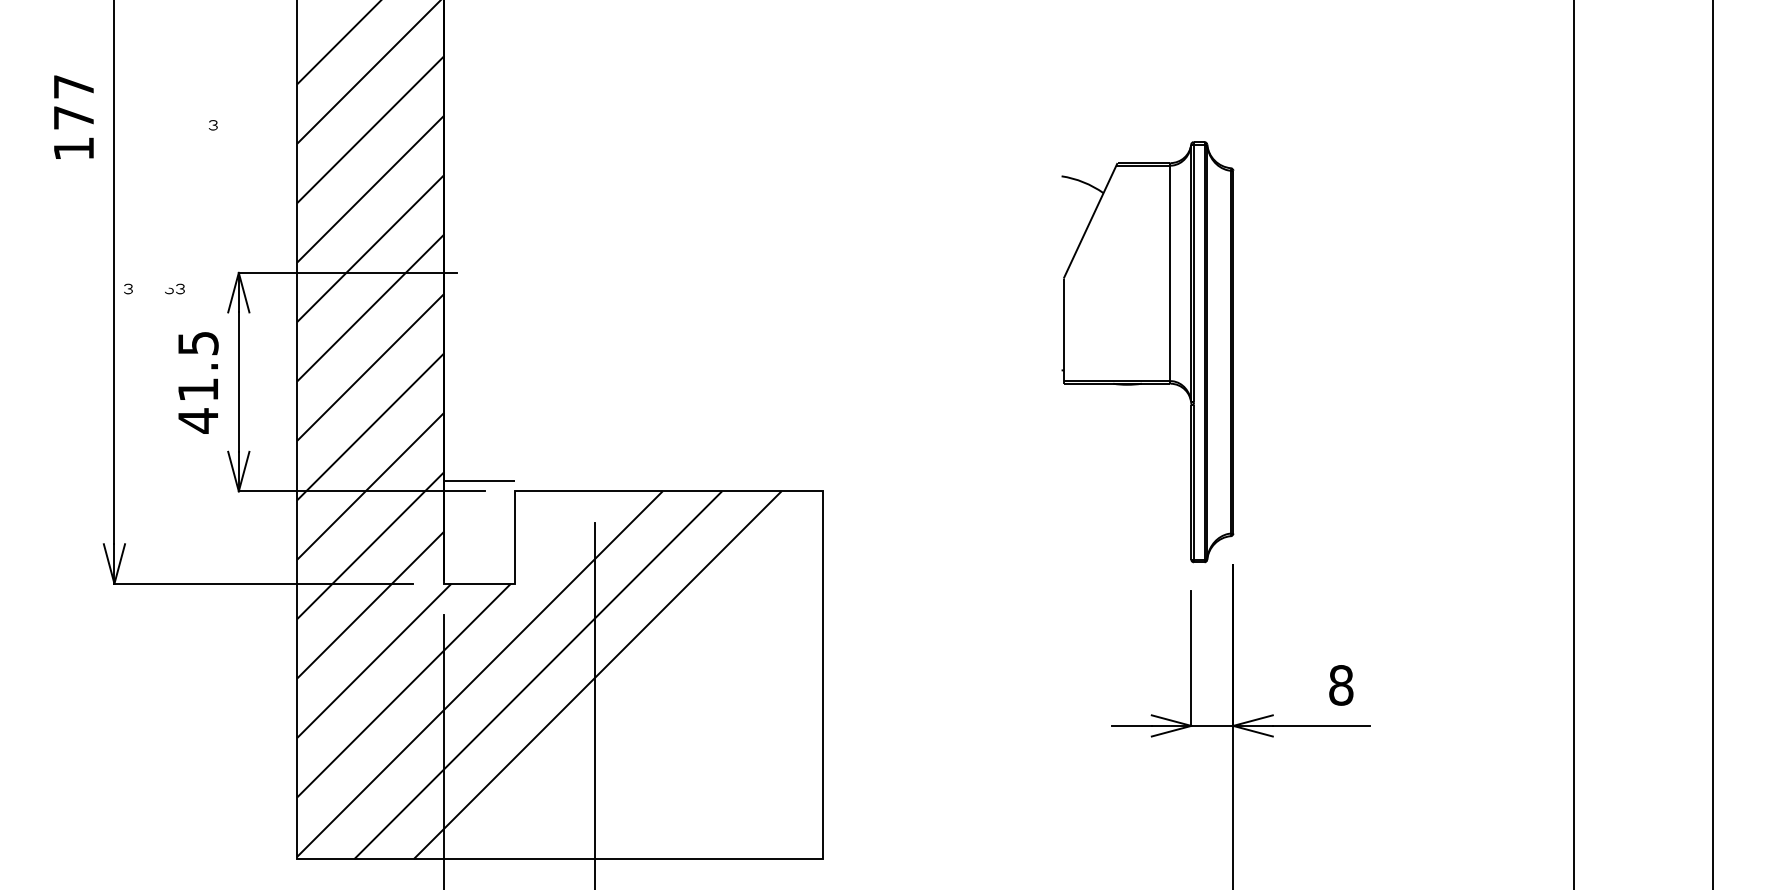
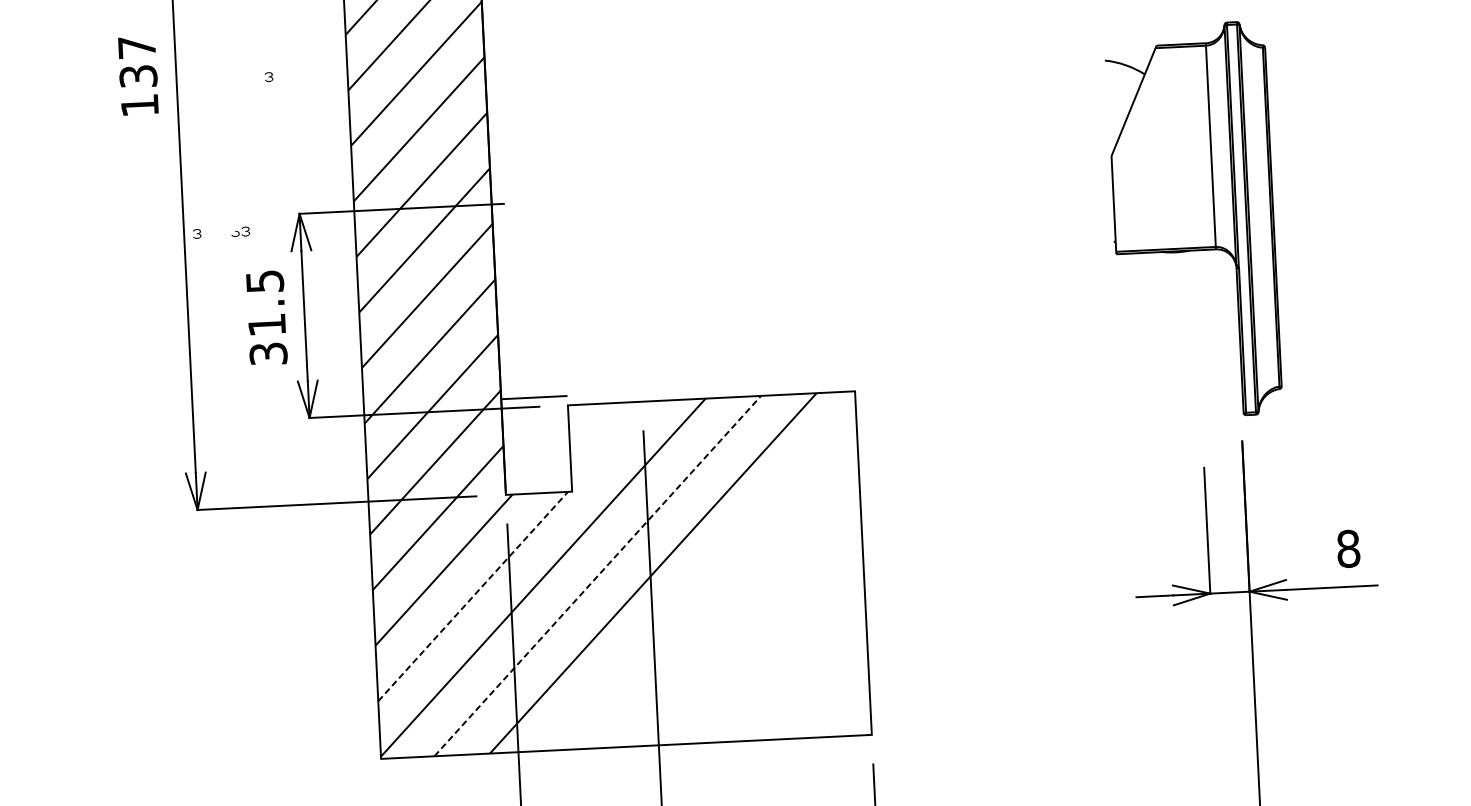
text: (73, 117) -> (138, 76), 177 -> 137
part: (1147, 352) -> (1193, 221), moved
text: (197, 420) -> (267, 353), 41.5 -> 31.5
line: (538, 675) -> (598, 576), solid -> dashed
line: (404, 690) -> (473, 596), solid -> dashed

